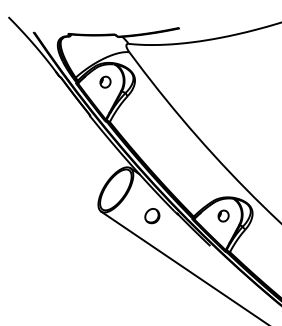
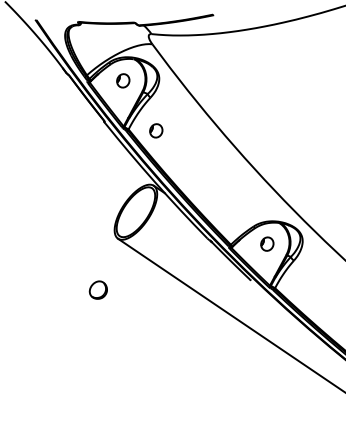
part: (132, 122) -> (156, 130), added
part: (151, 215) -> (97, 289), moved

